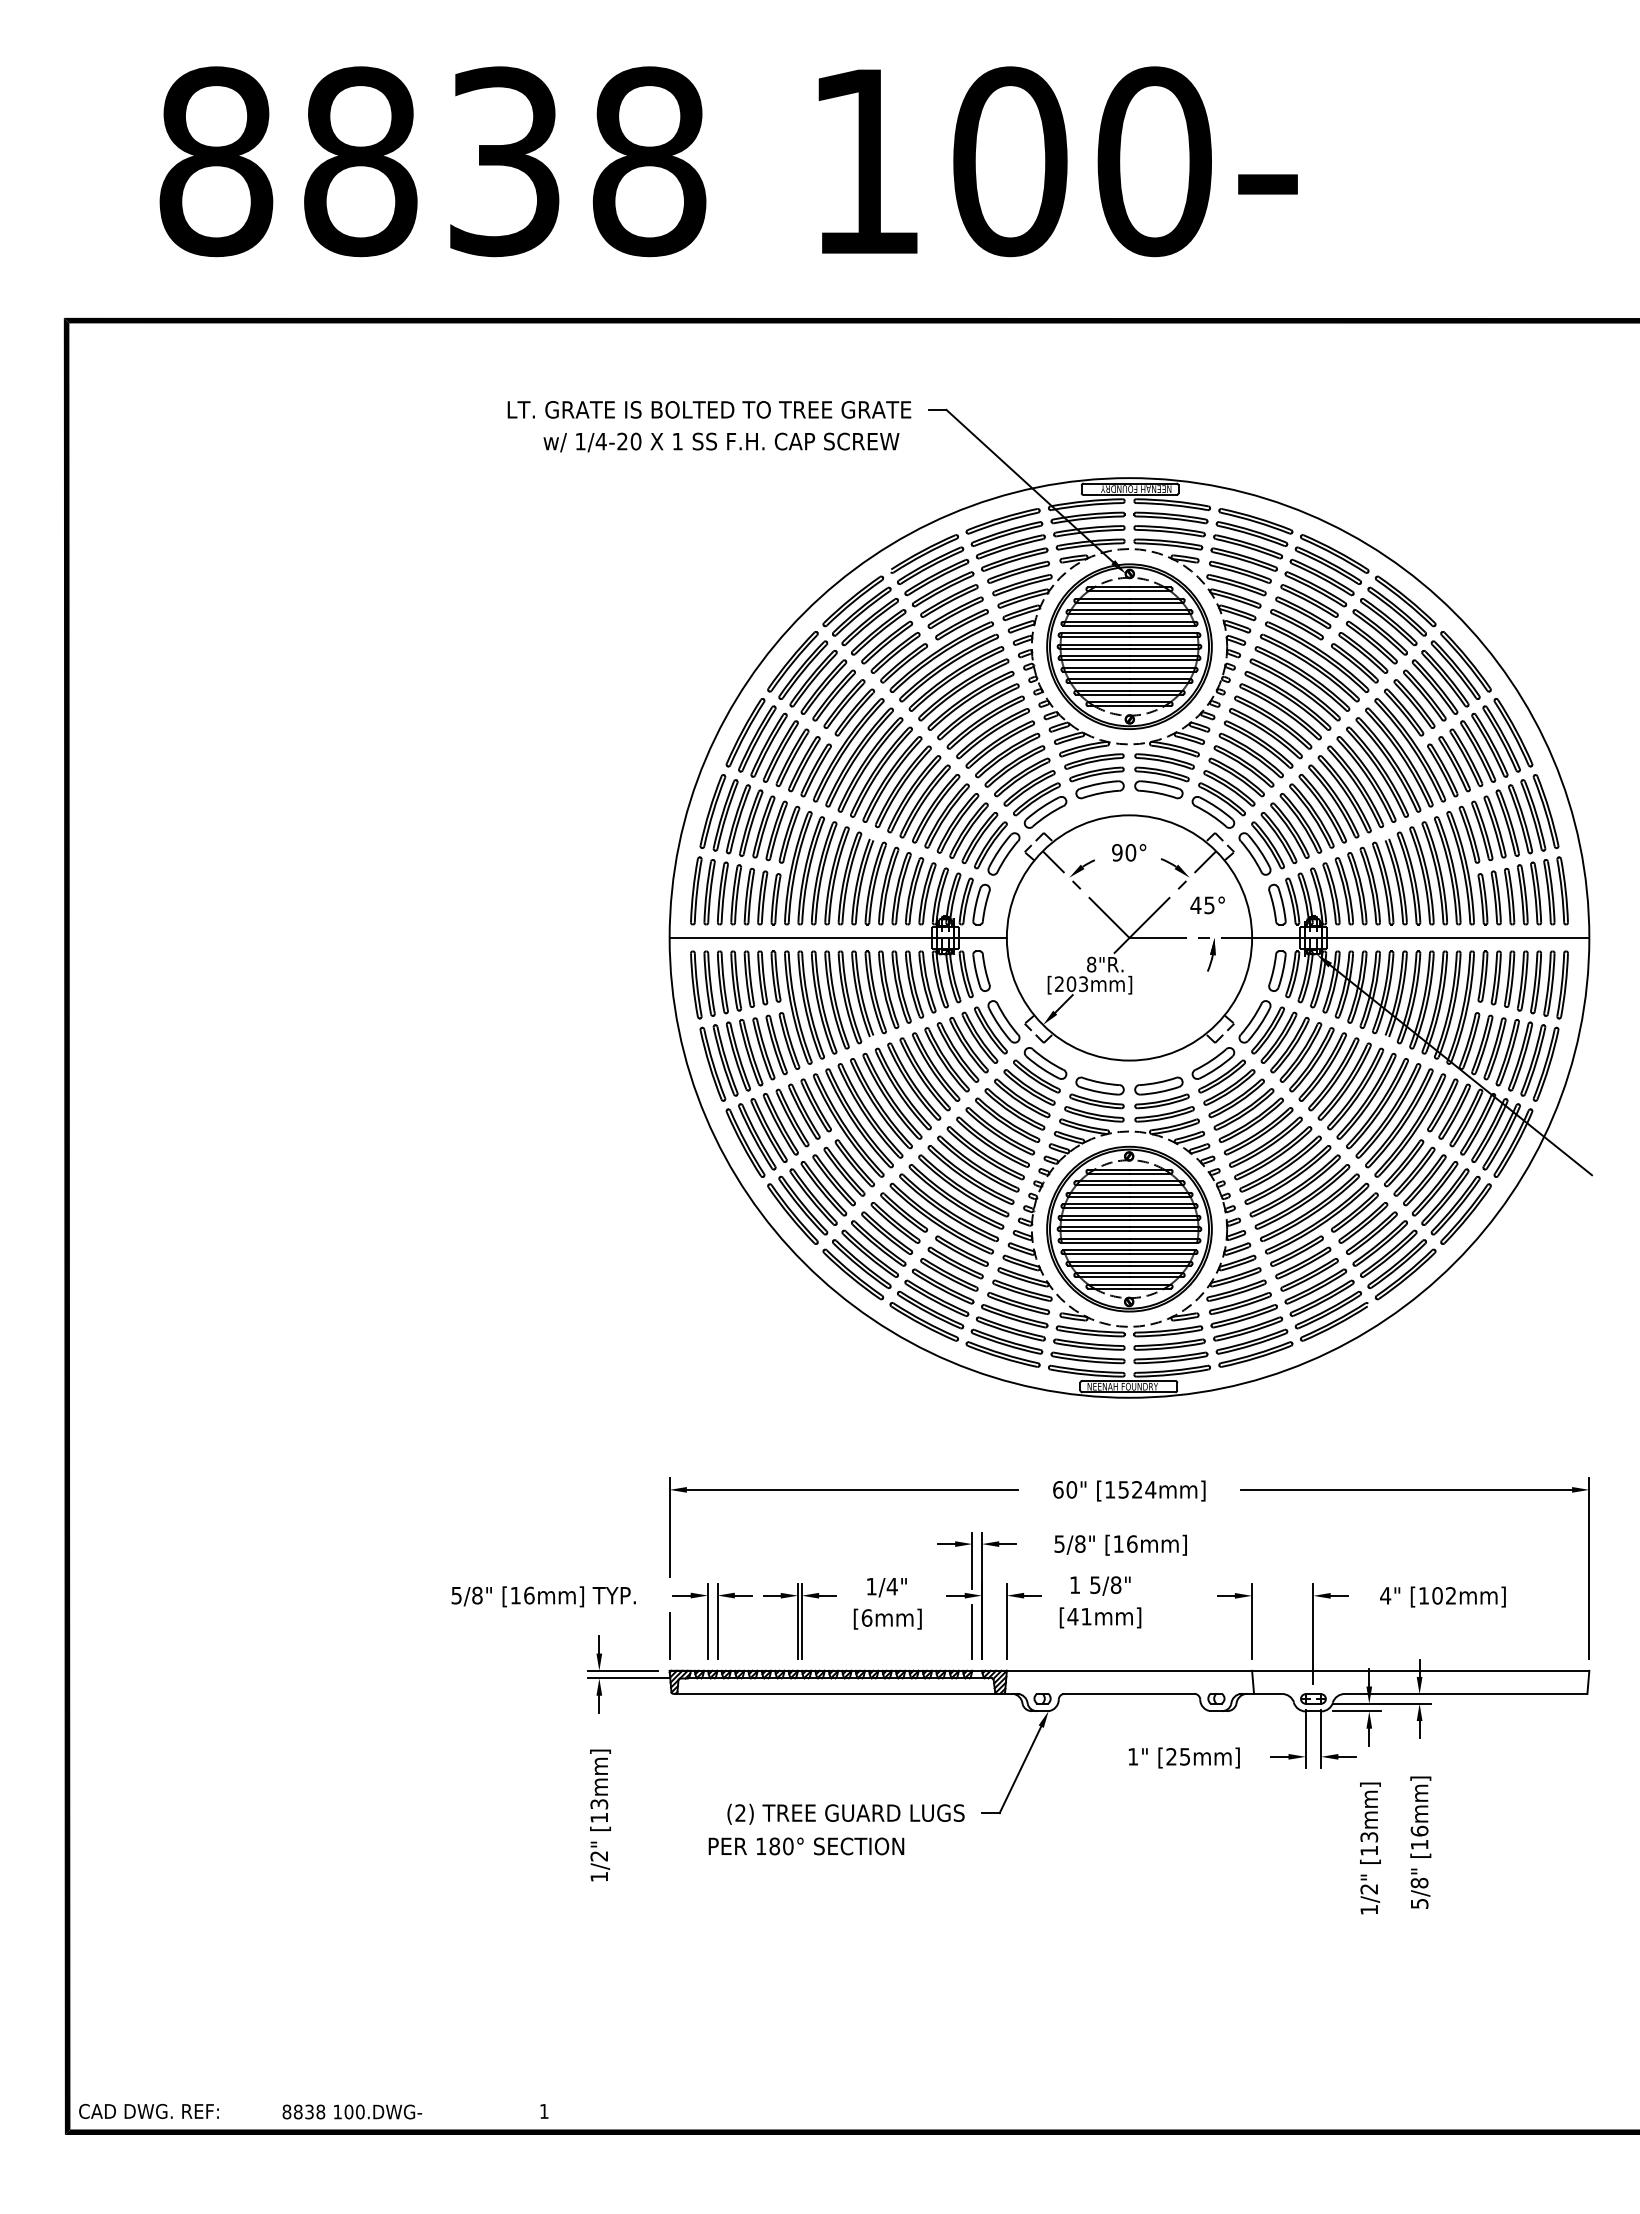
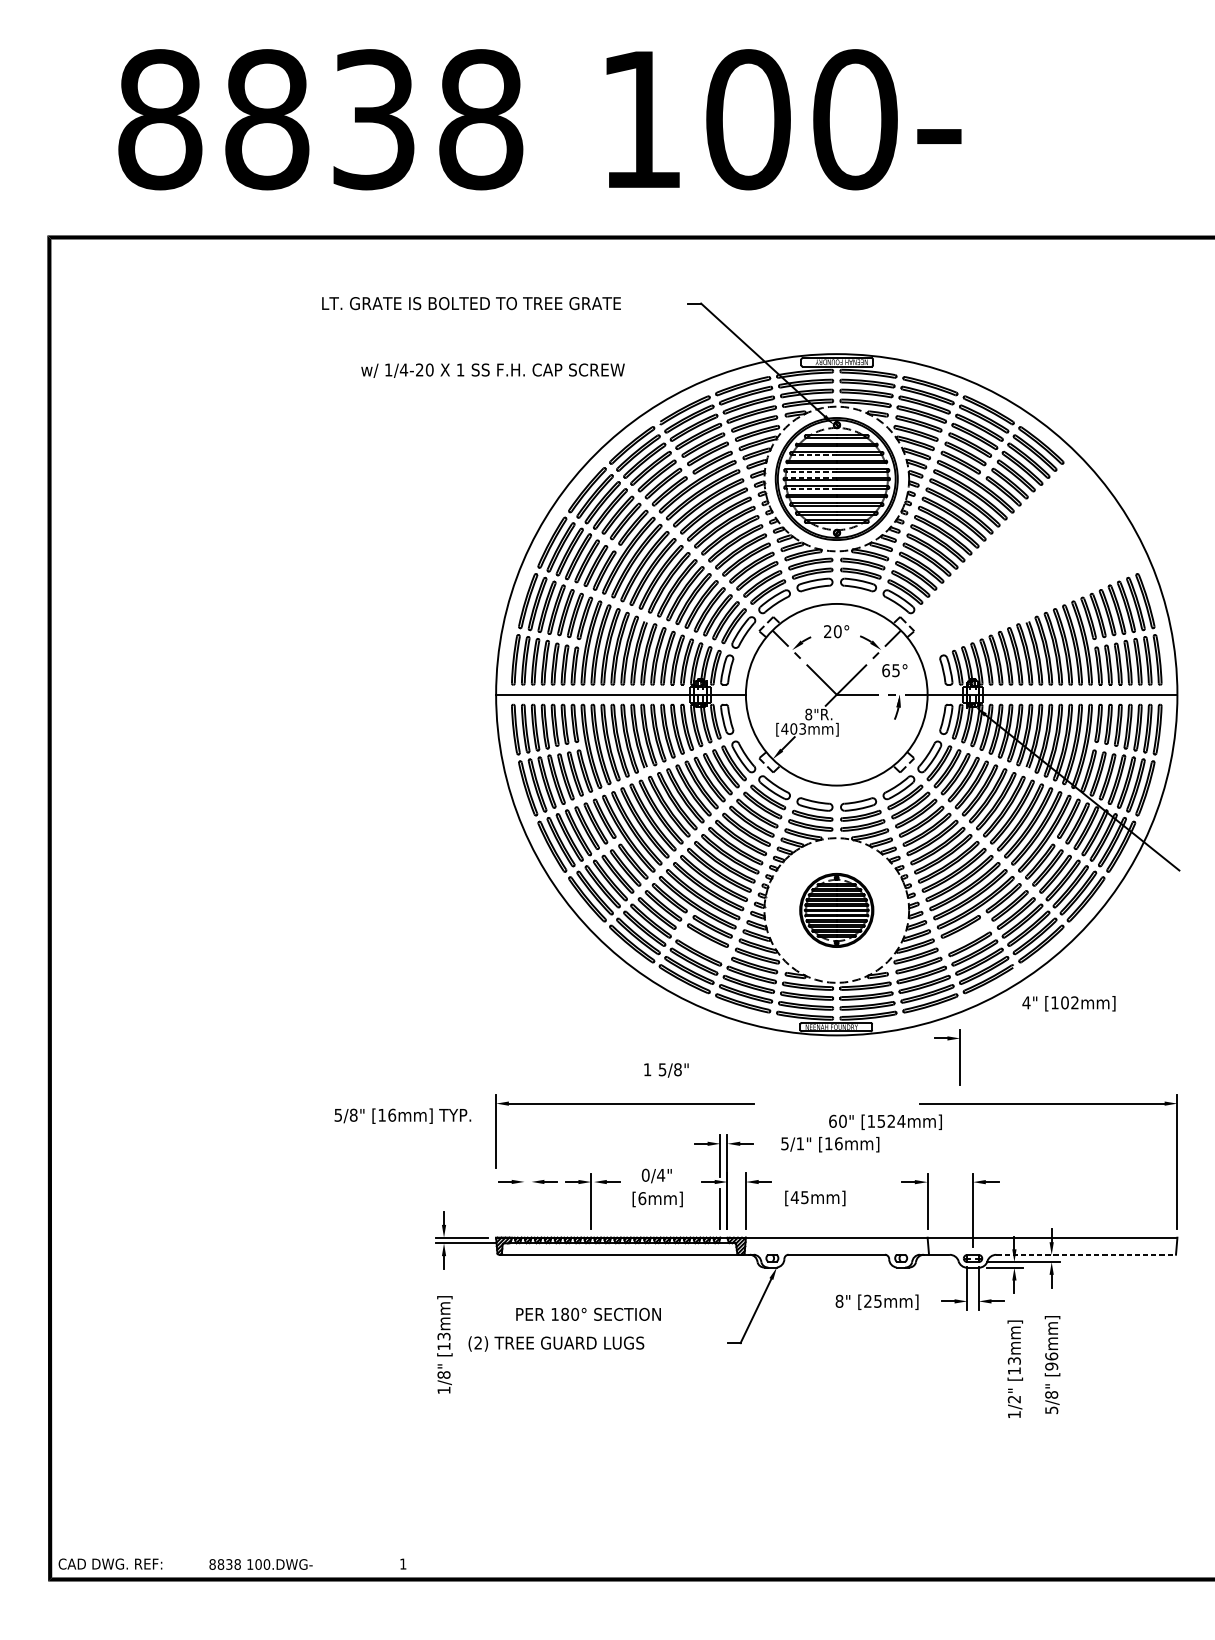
text: (709, 409) -> (471, 303), moved
text: (721, 442) -> (493, 370), moved
line: (1098, 614) -> (813, 455), solid -> dashed
line: (1094, 637) -> (810, 472), solid -> dashed
line: (1094, 644) -> (810, 477), solid -> dashed
line: (1094, 660) -> (810, 489), solid -> dashed
part: (1385, 753) -> (1026, 558), removed
text: (1117, 852) -> (827, 631), 90° -> 20°
text: (1195, 905) -> (885, 670), 45° -> 65°
text: (1059, 983) -> (784, 728), [203mm] -> [403mm]
part: (1129, 1228) -> (836, 910), size x0.6
part: (1303, 1262) -> (965, 935), removed
part: (949, 1274) -> (703, 944), removed
part: (1295, 1427) -> (959, 1057), added
text: (1129, 1490) -> (885, 1121), moved
text: (1080, 1543) -> (800, 1143), 5/8" -> 5/1"
text: (1100, 1585) -> (666, 1070), moved
text: (871, 1586) -> (645, 1175), 1/4" -> 0/4"
text: (543, 1596) -> (402, 1115), moved
text: (1442, 1596) -> (1068, 1003), moved
text: (1086, 1616) -> (804, 1197), [41mm] -> [45mm]
line: (707, 1621) -> (524, 1201), removed
line: (717, 1621) -> (531, 1201), removed
line: (801, 1621) -> (593, 1201), removed
line: (669, 1636) -> (496, 1212), removed
line: (1466, 1693) -> (1086, 1254), solid -> dashed
text: (1133, 1756) -> (839, 1301), 1" -> 8"
text: (845, 1813) -> (556, 1343), moved
text: (1419, 1844) -> (1051, 1366), [16mm] -> [96mm]
text: (806, 1846) -> (588, 1314), moved
text: (599, 1856) -> (444, 1375), 1/2" -> 1/8"

